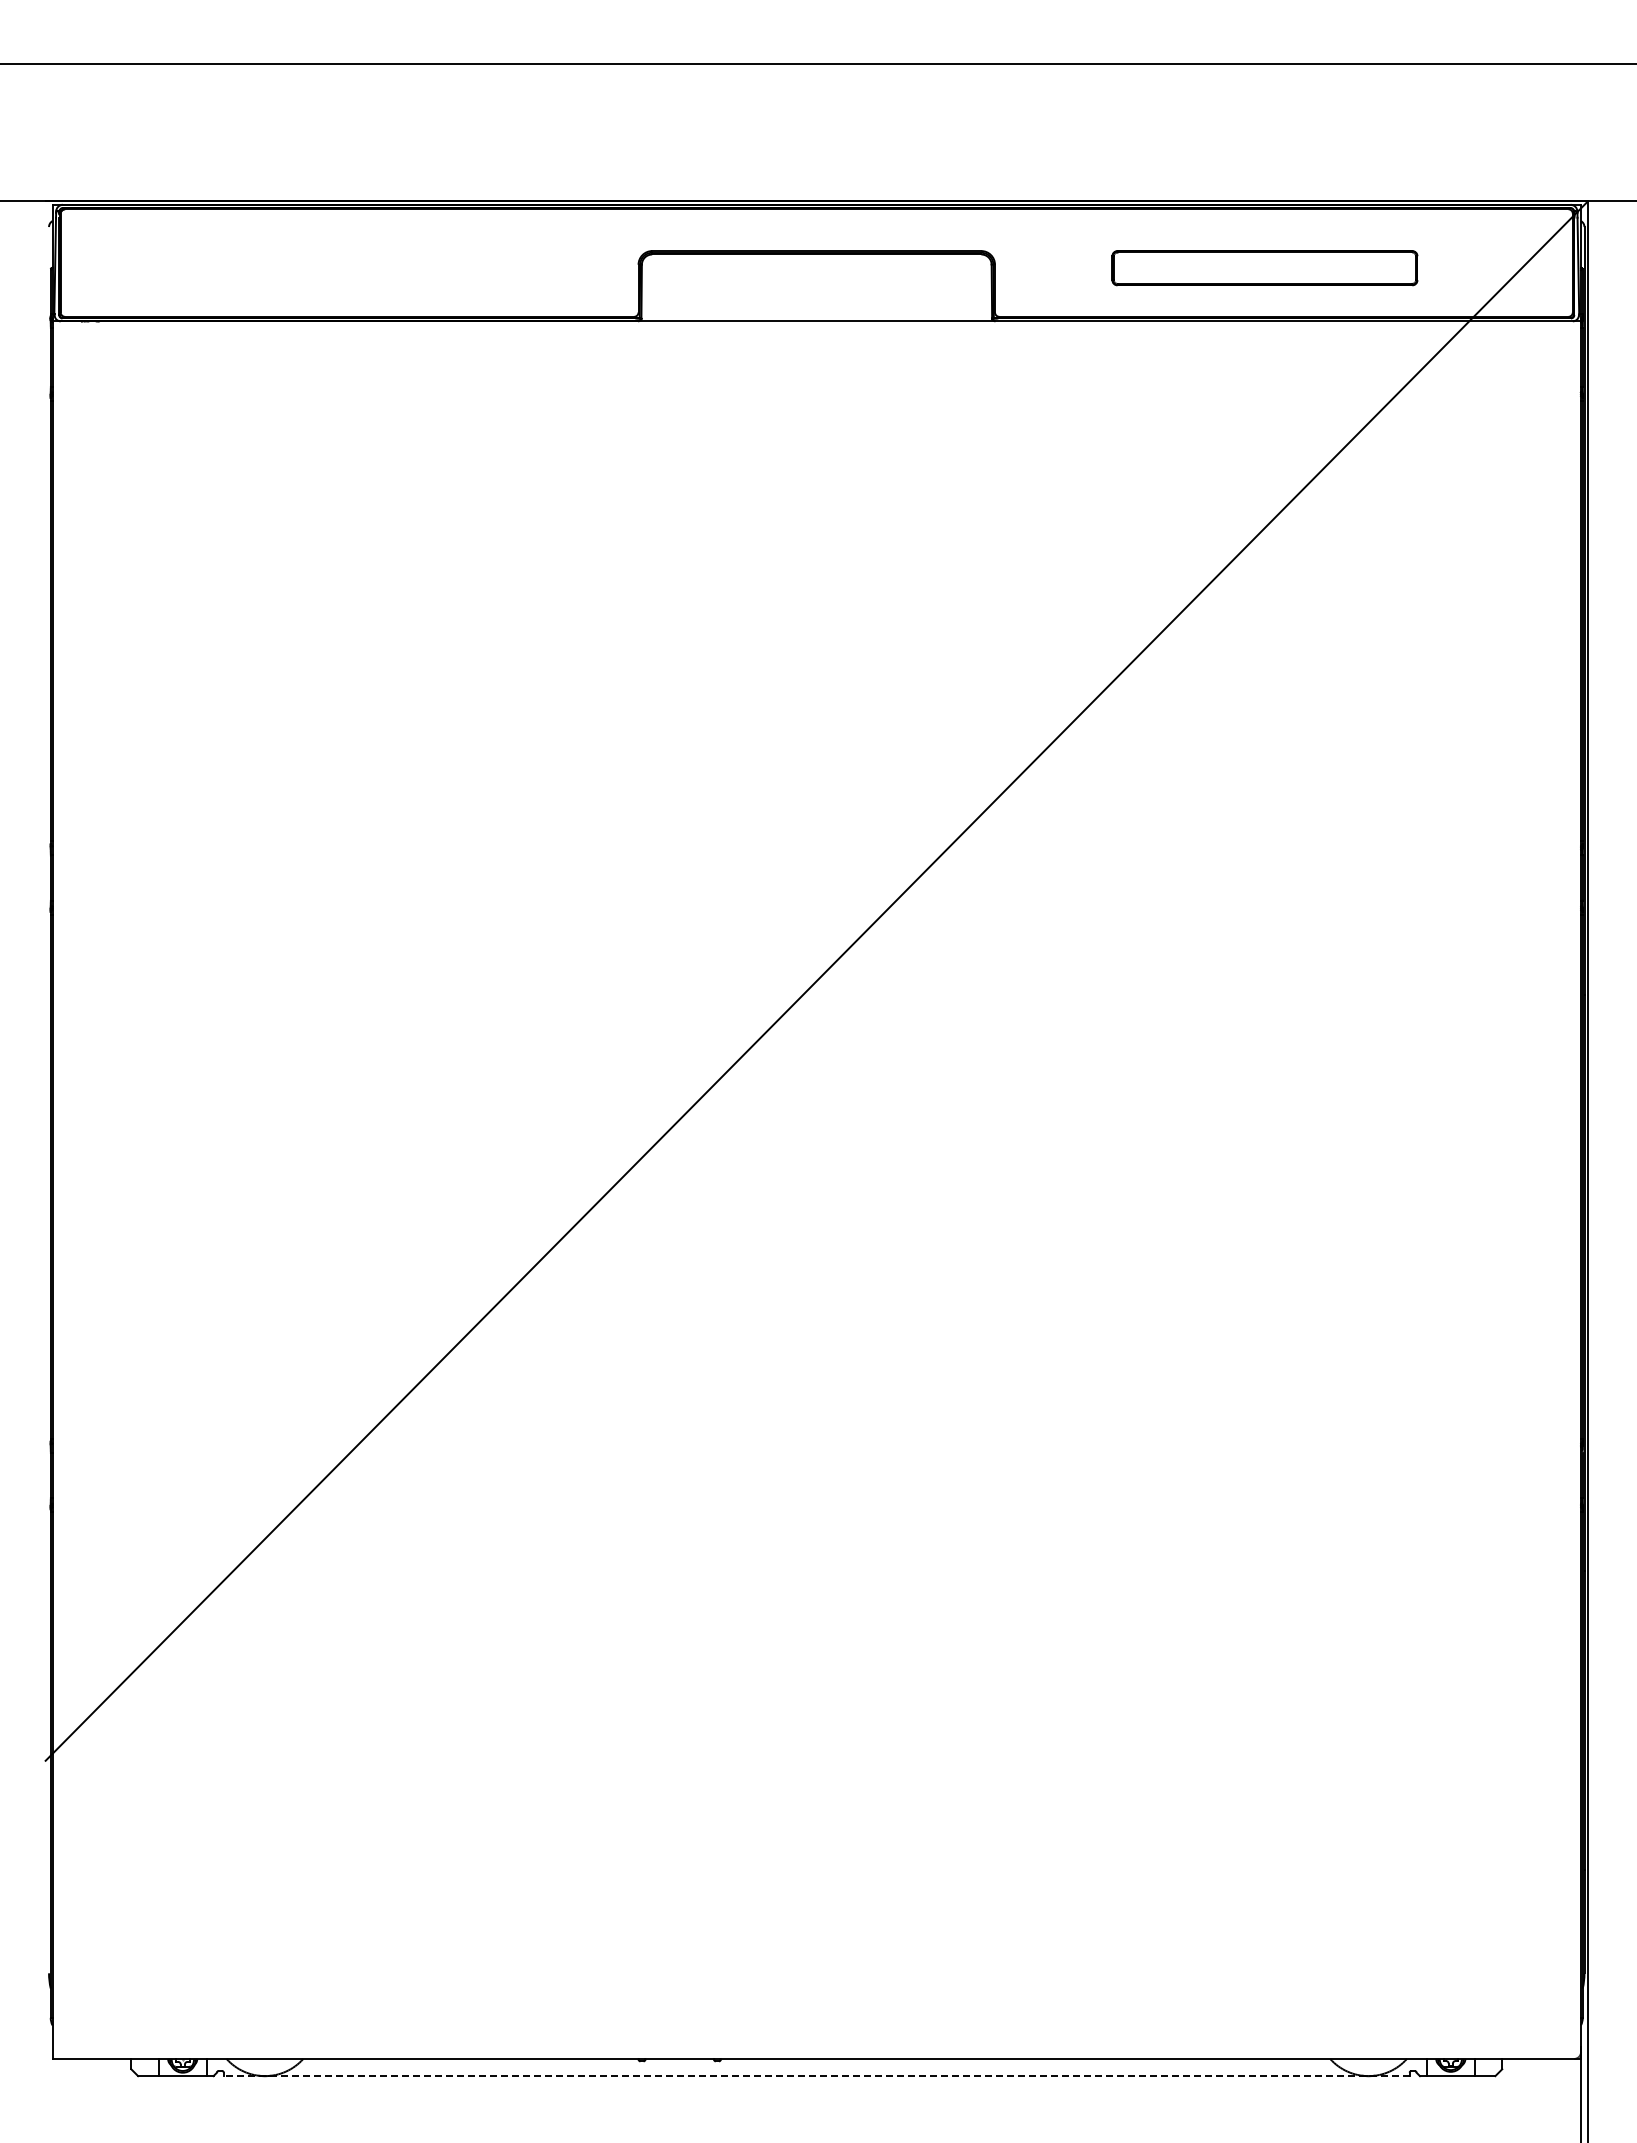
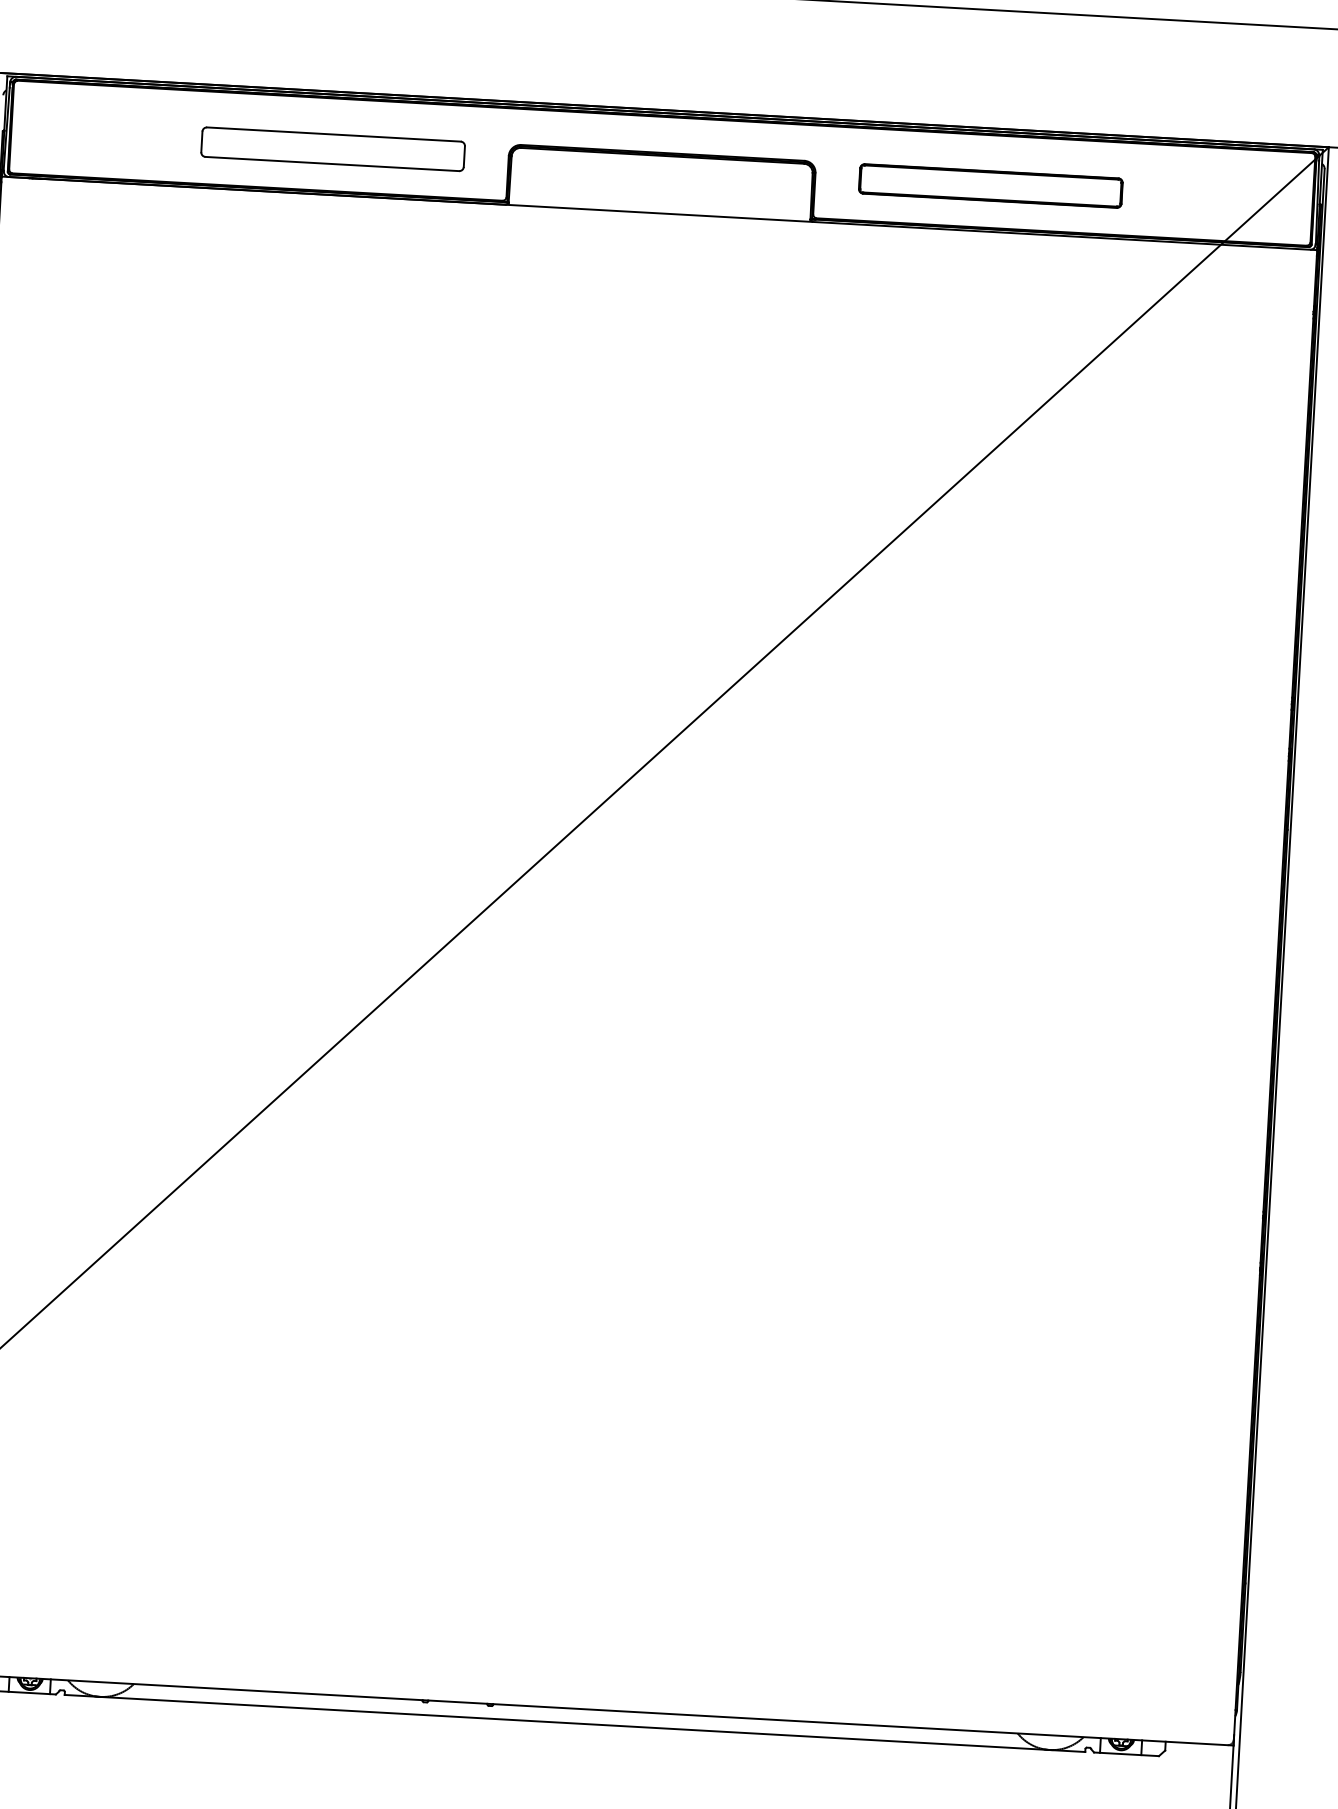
part: (434, 268) -> (333, 149), added
part: (1264, 268) -> (990, 186), moved
line: (816, 2076) -> (574, 1723), dashed -> solid

